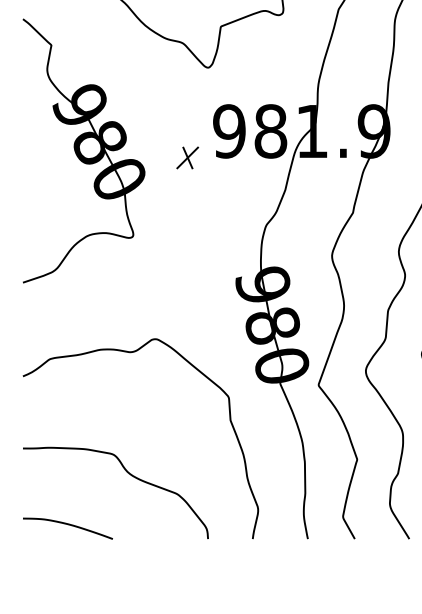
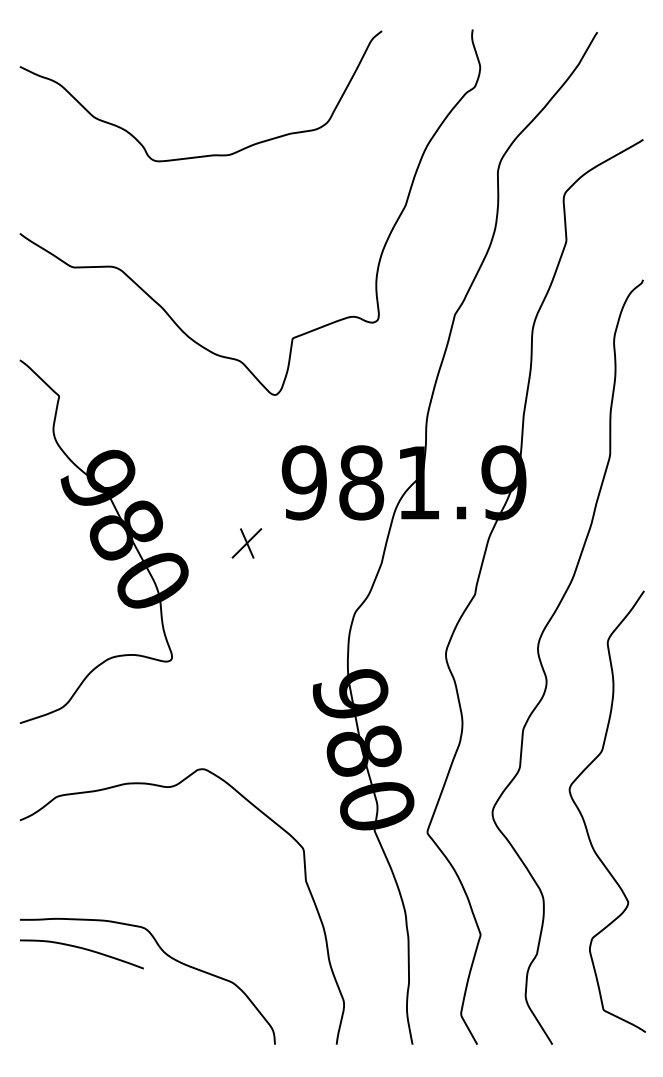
part: (83, 150) -> (103, 541), moved
part: (187, 158) -> (246, 543), moved
curve: (68, 525) -> (82, 949), moved

